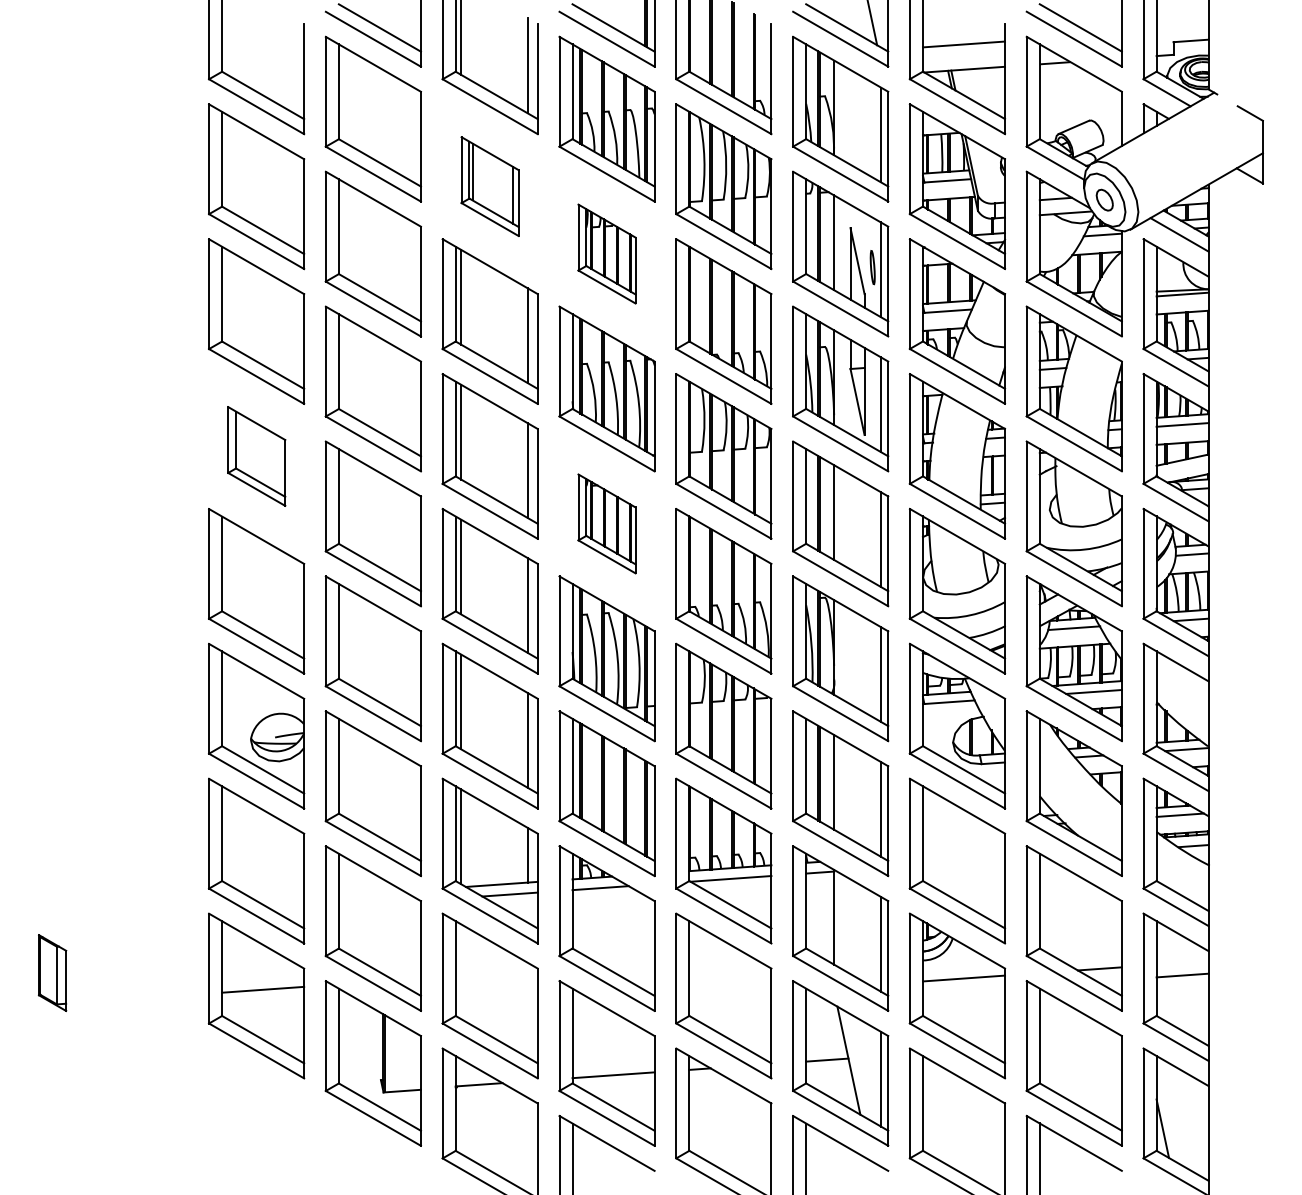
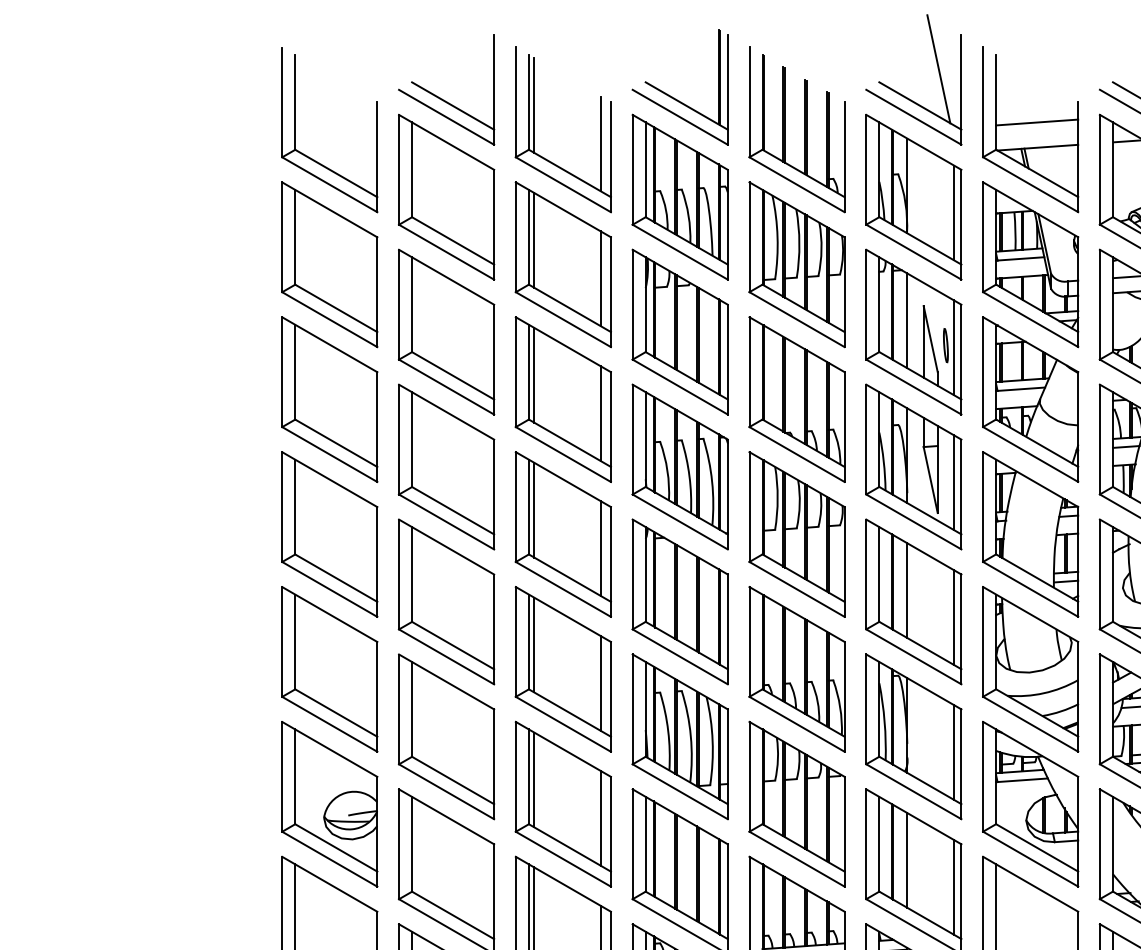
part: (489, 186) -> (562, 264), size x1.67
part: (606, 253) -> (679, 331), size x1.67
part: (256, 456) -> (329, 534), size x1.67
part: (606, 523) -> (679, 601), size x1.67

